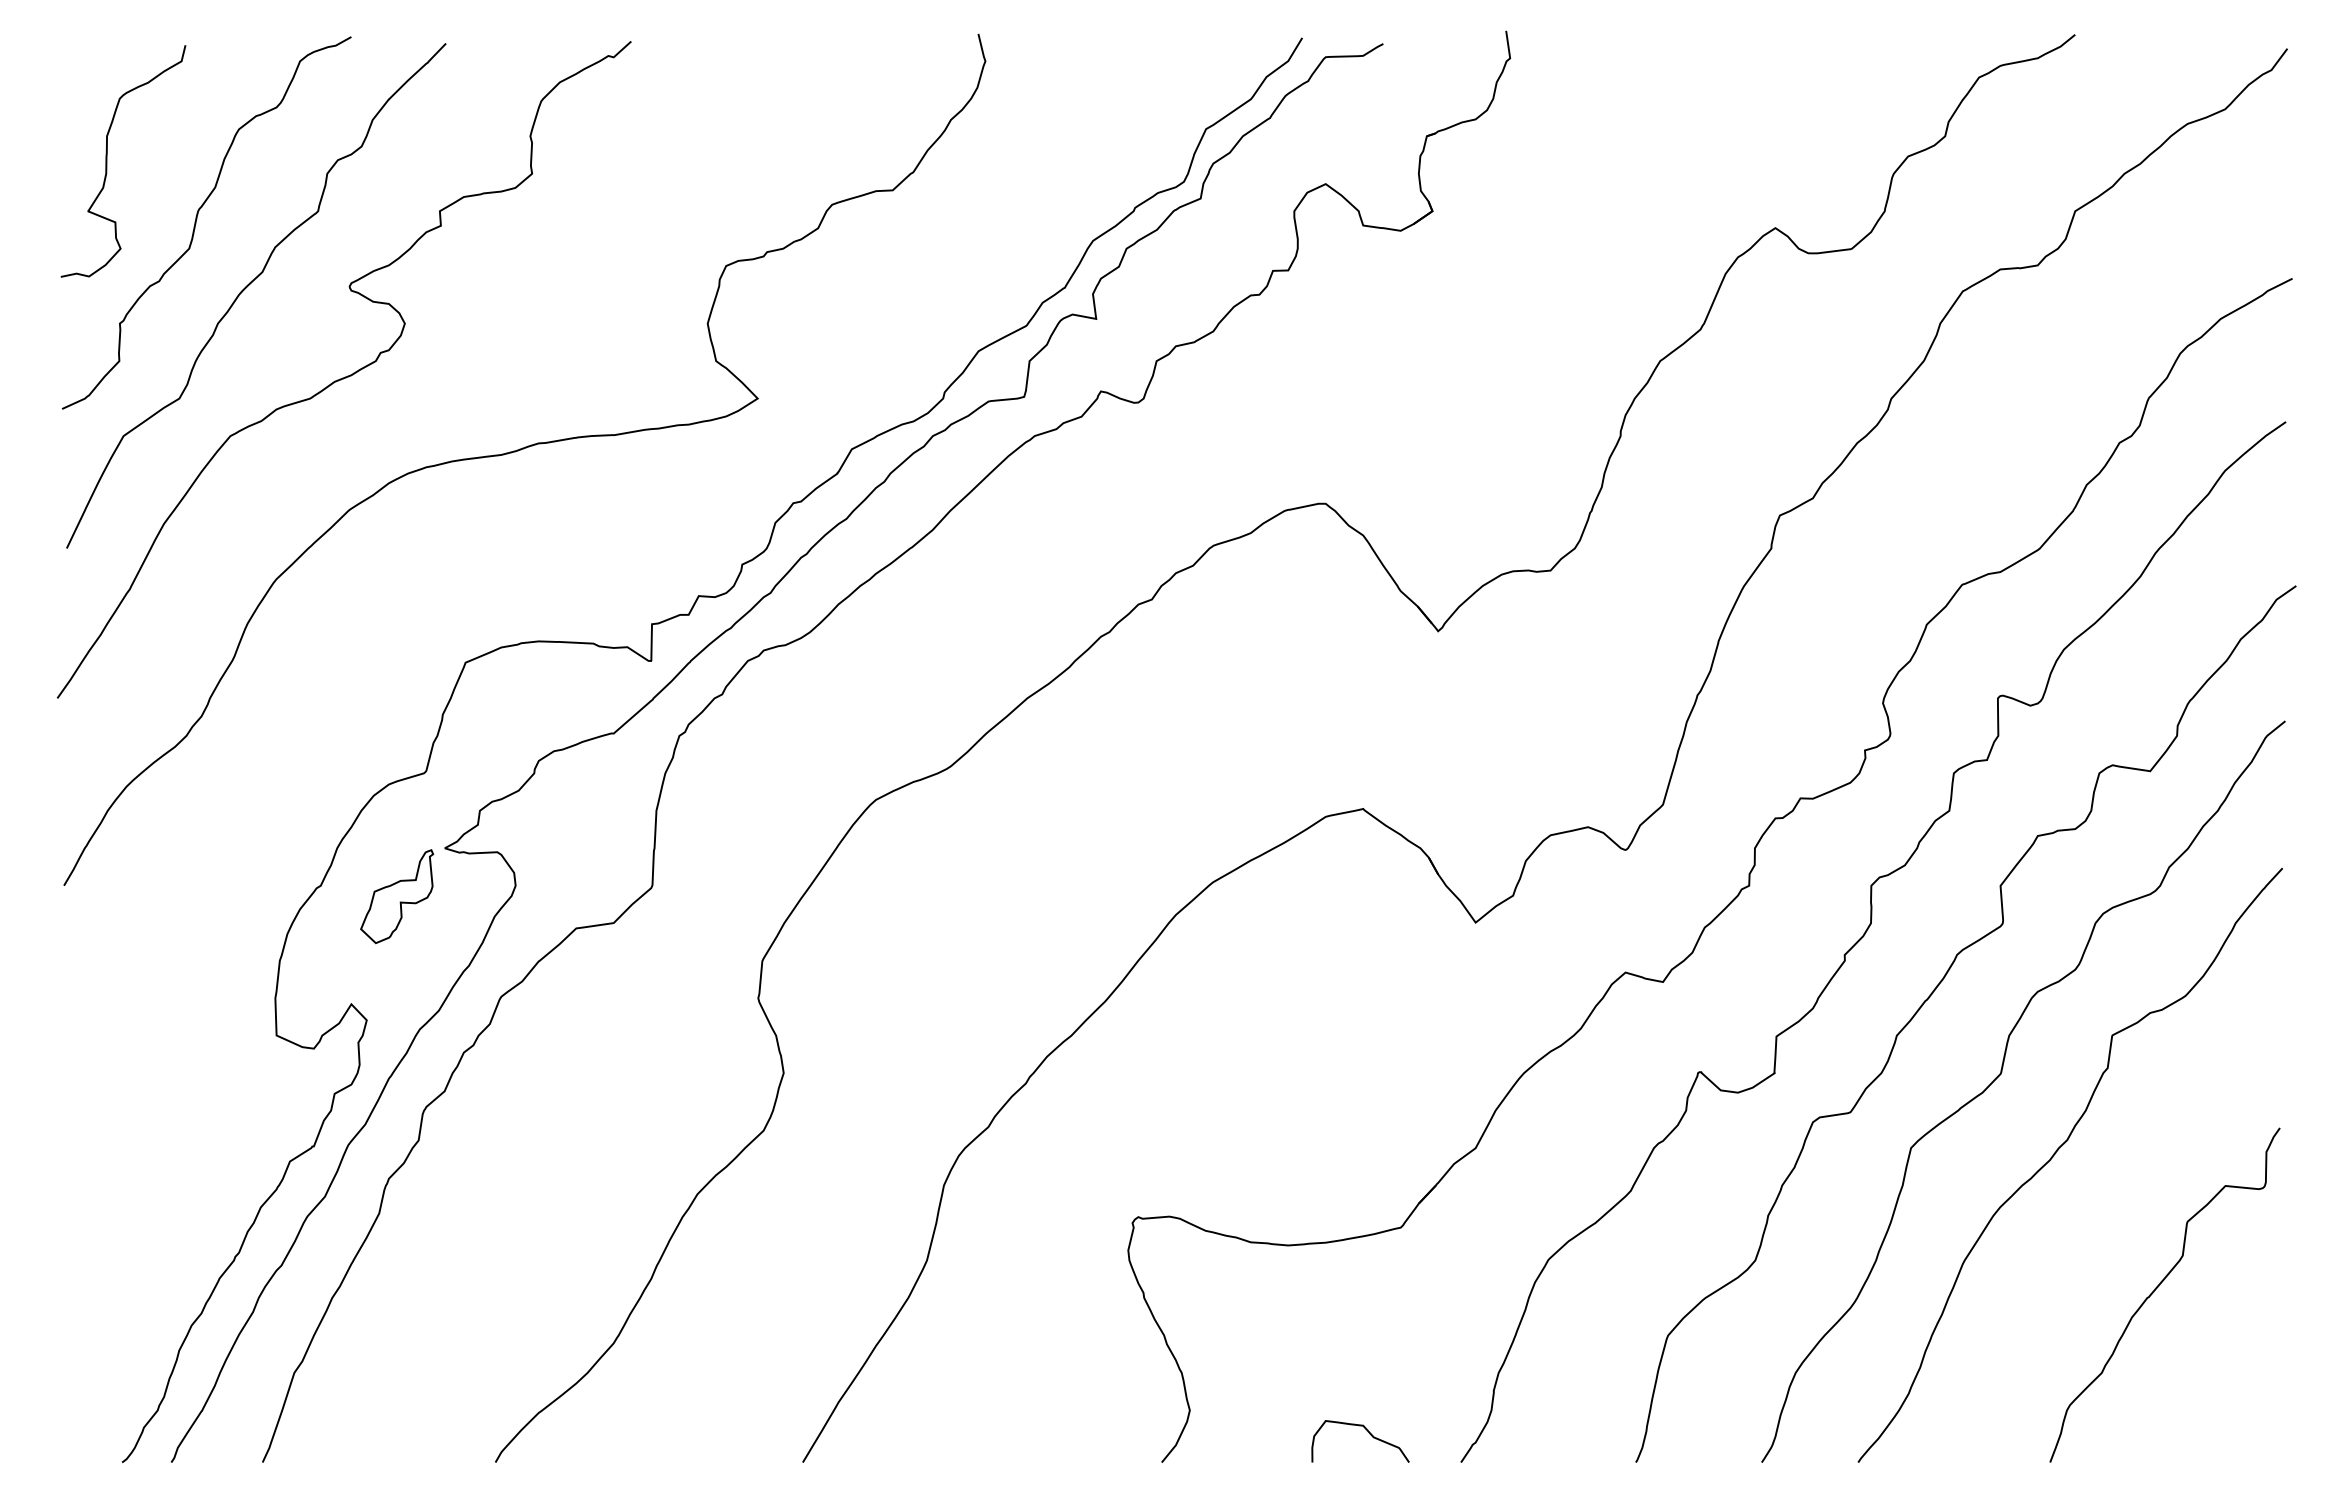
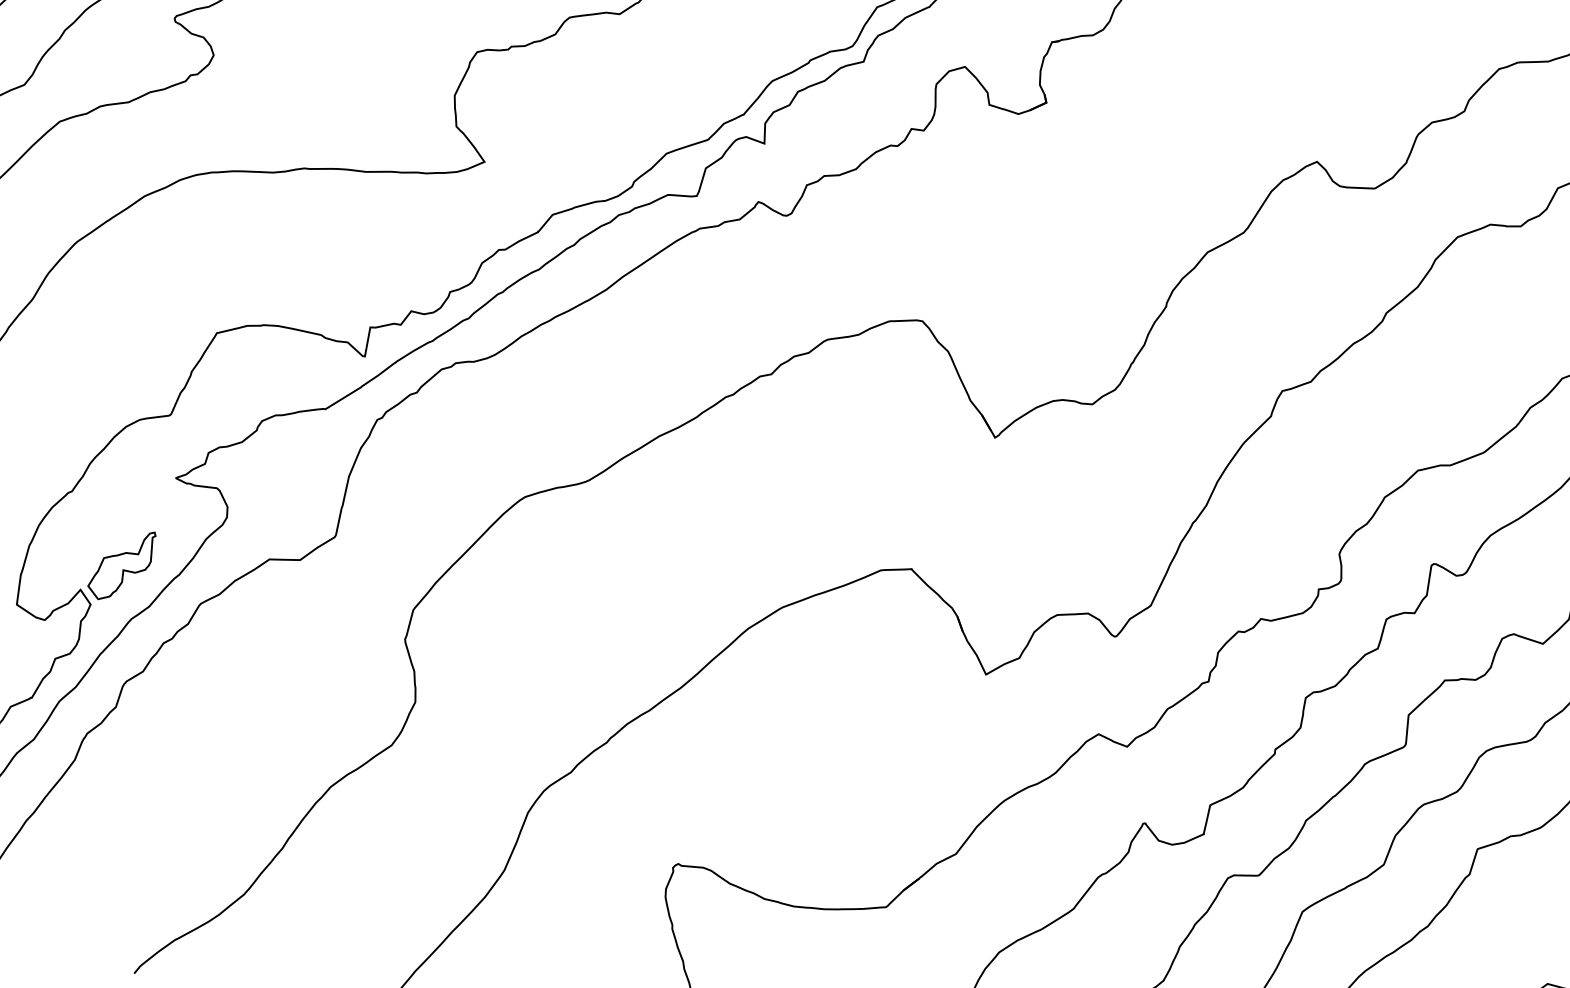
part: (397, 896) -> (121, 564), moved

